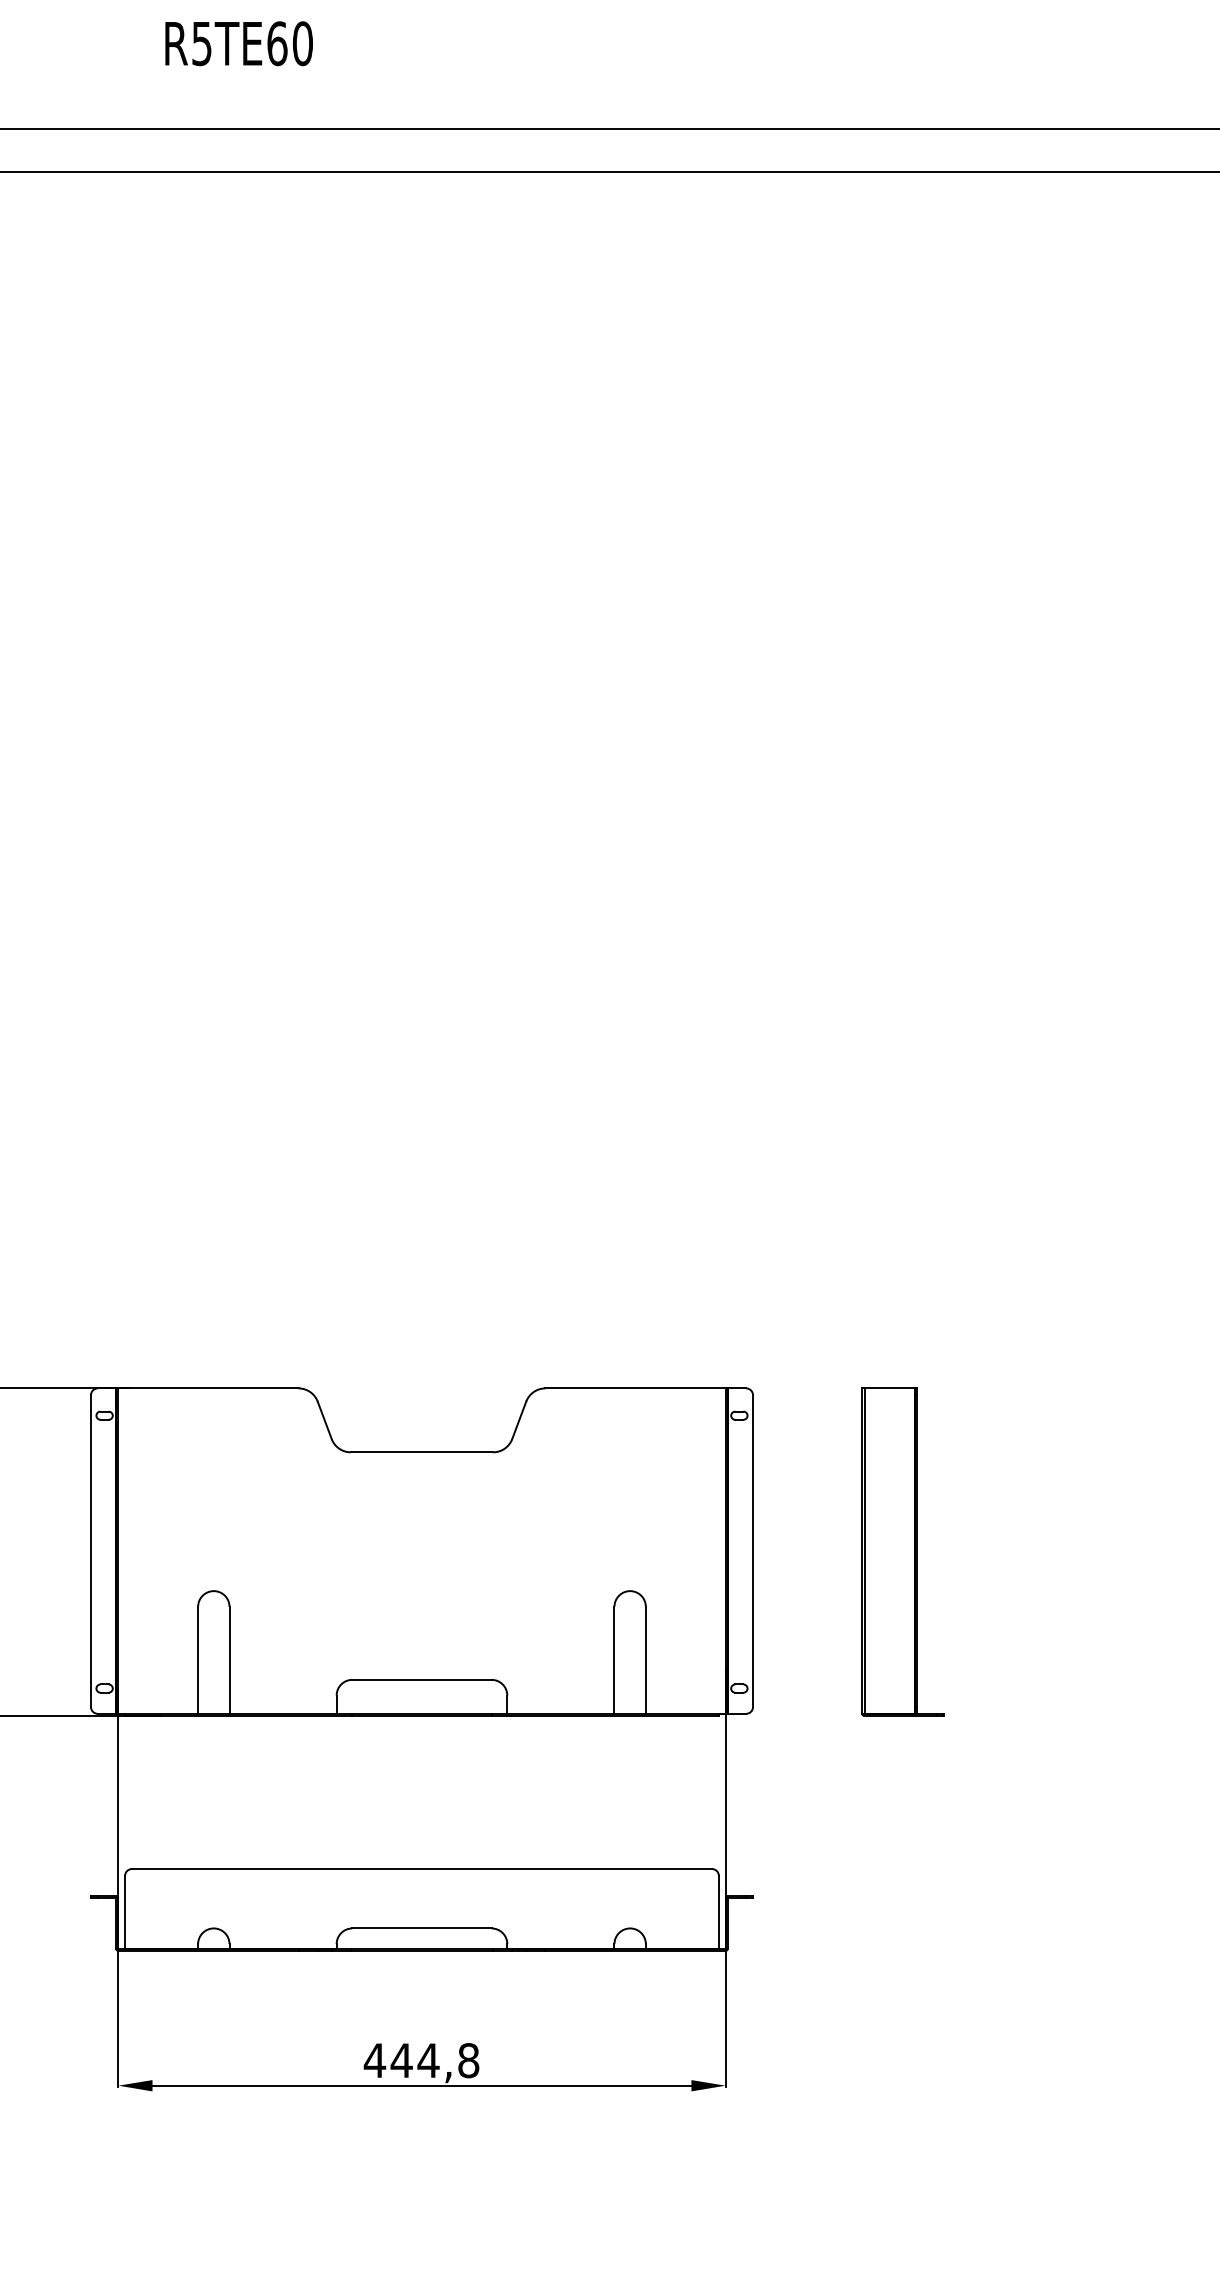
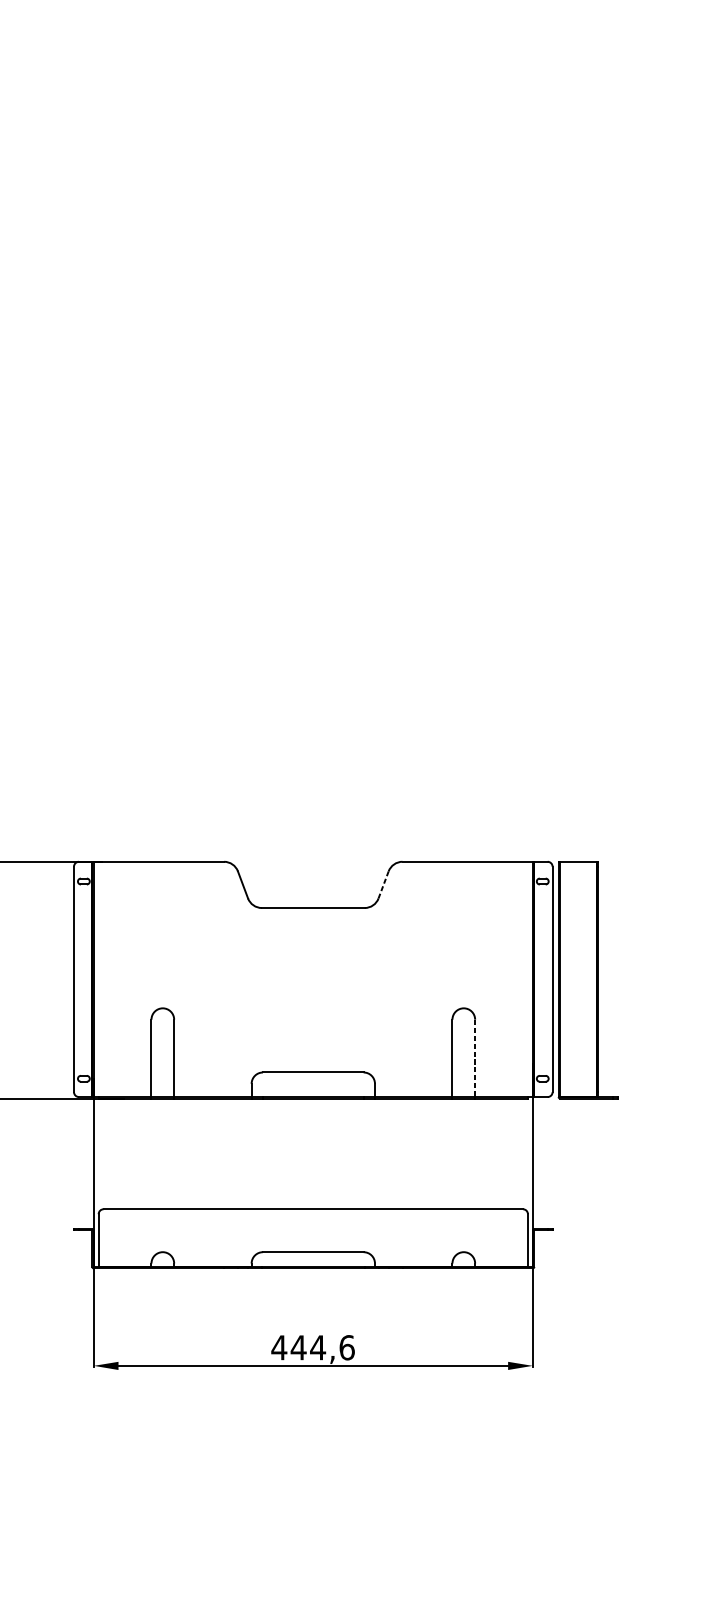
line: (519, 1420) -> (383, 885), solid -> dashed
part: (902, 1551) -> (587, 979), moved
line: (645, 1660) -> (474, 1058), solid -> dashed
text: (468, 2060) -> (346, 1347), 444,8 -> 444,6

